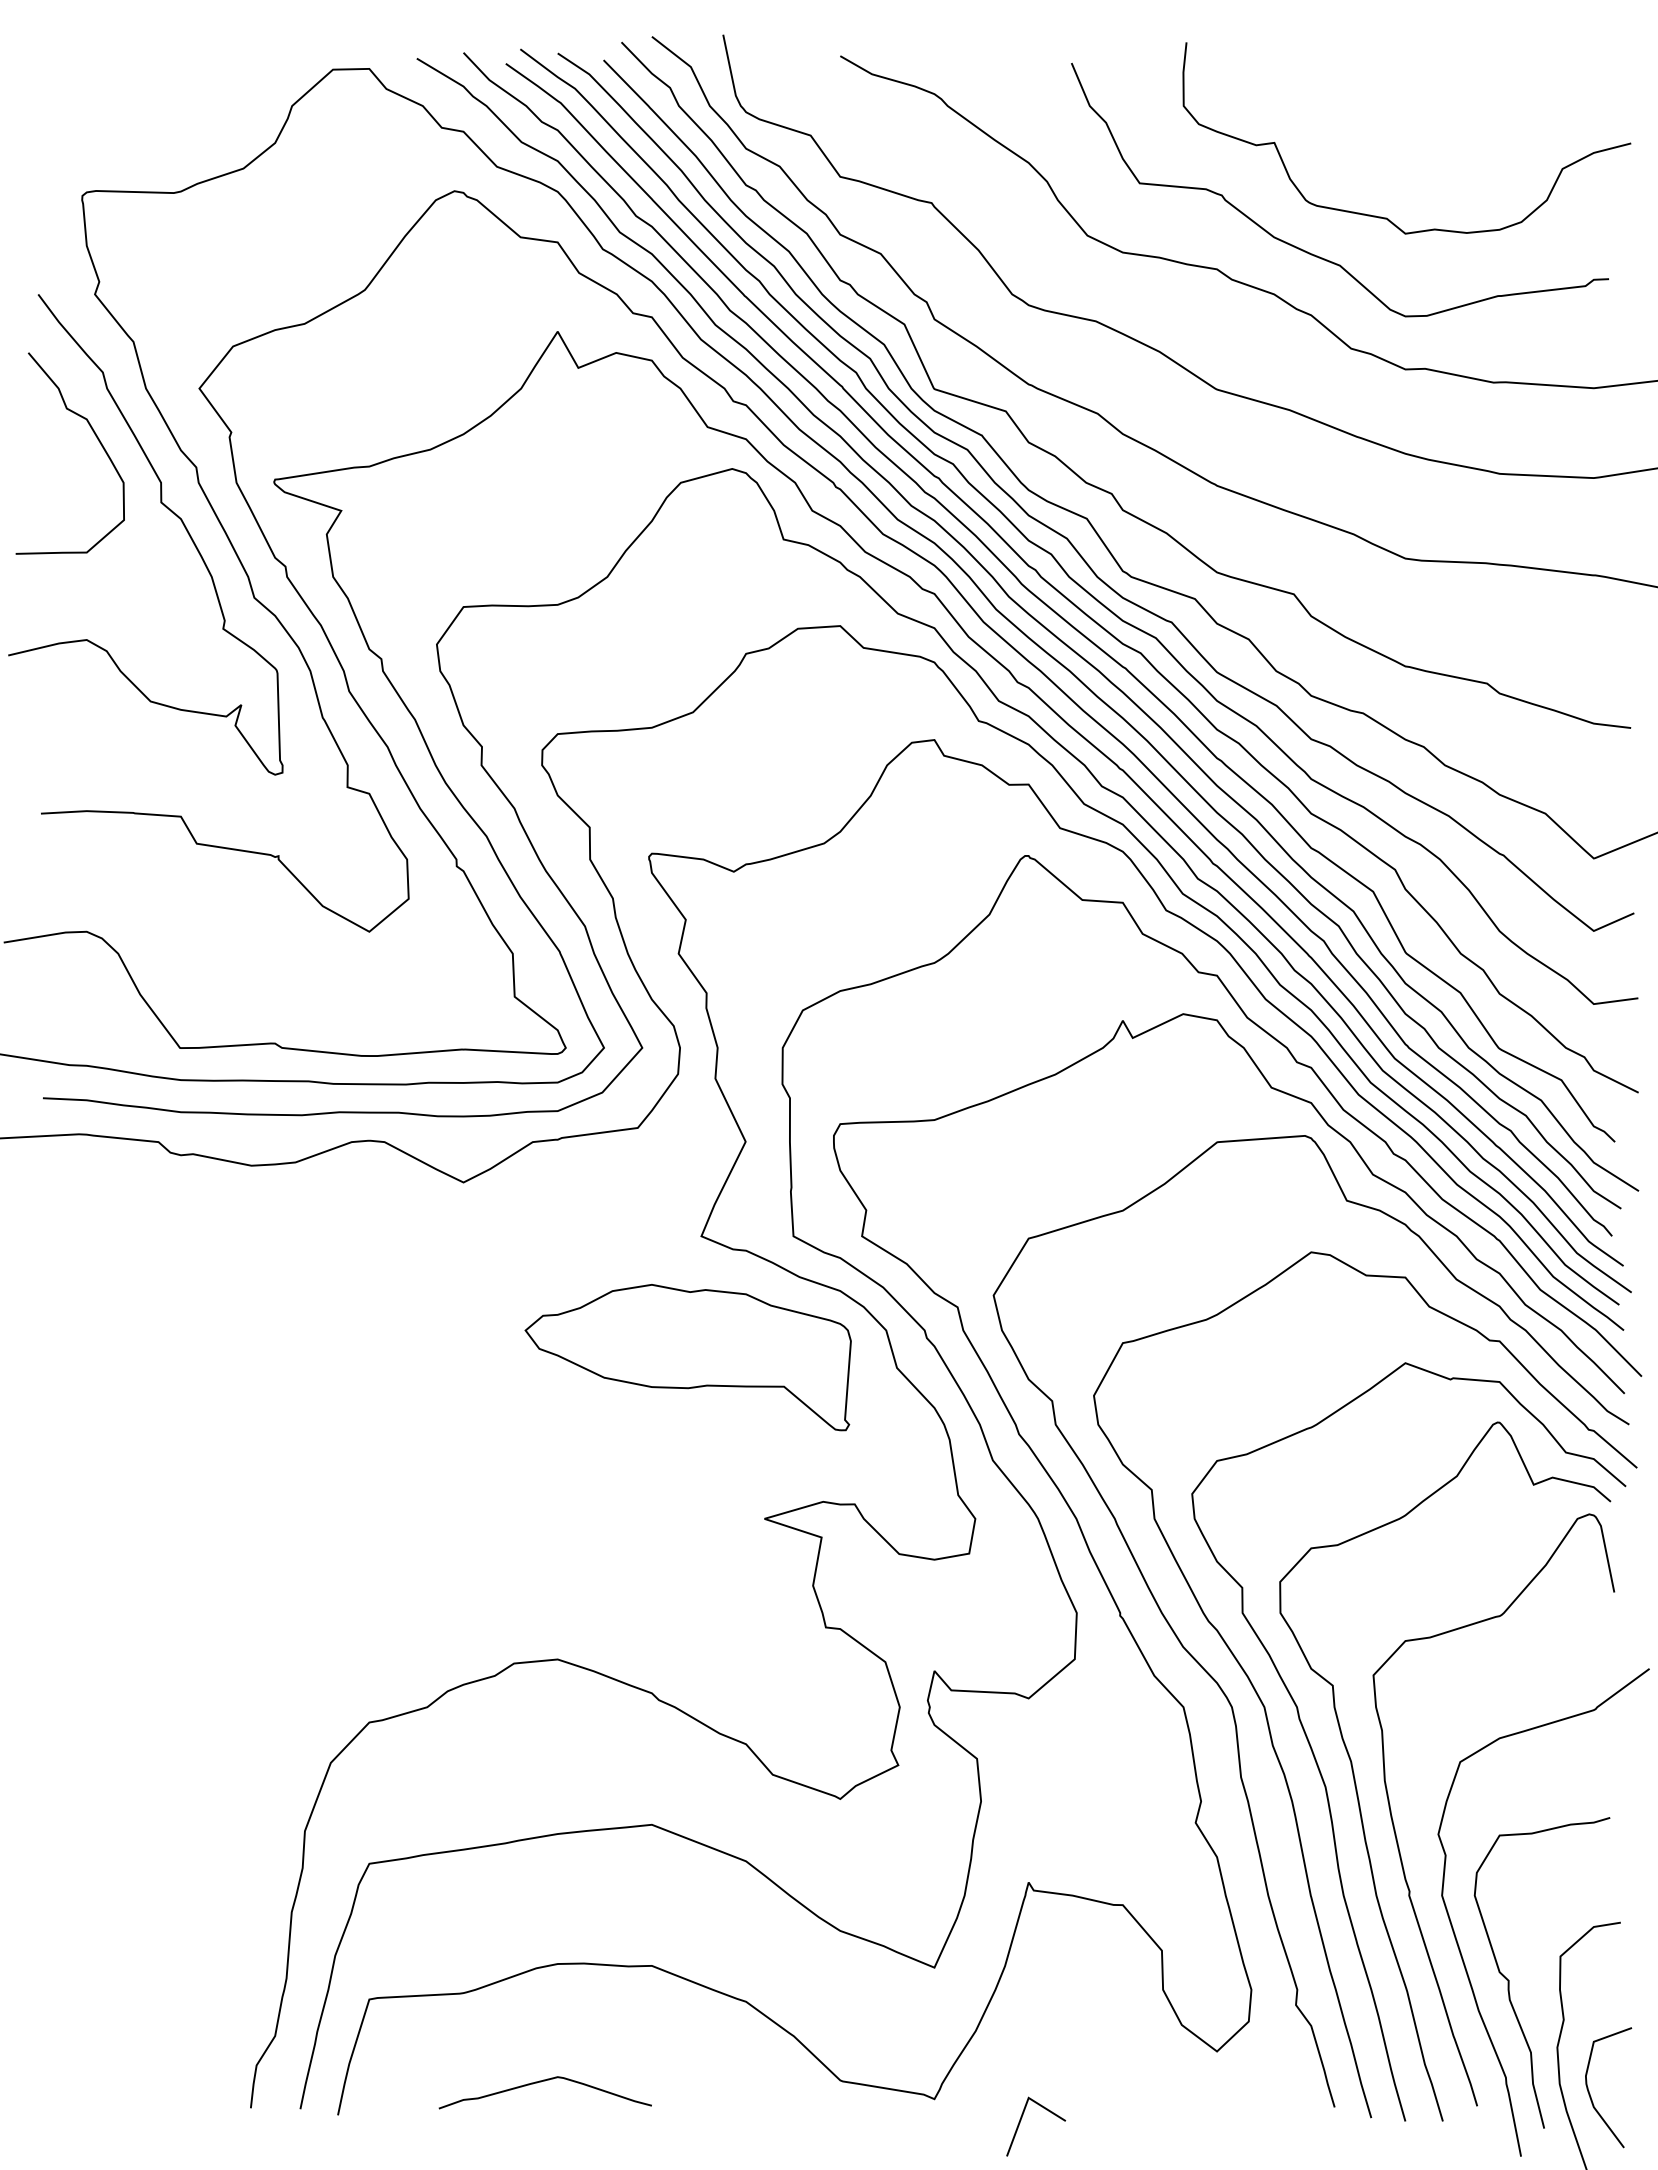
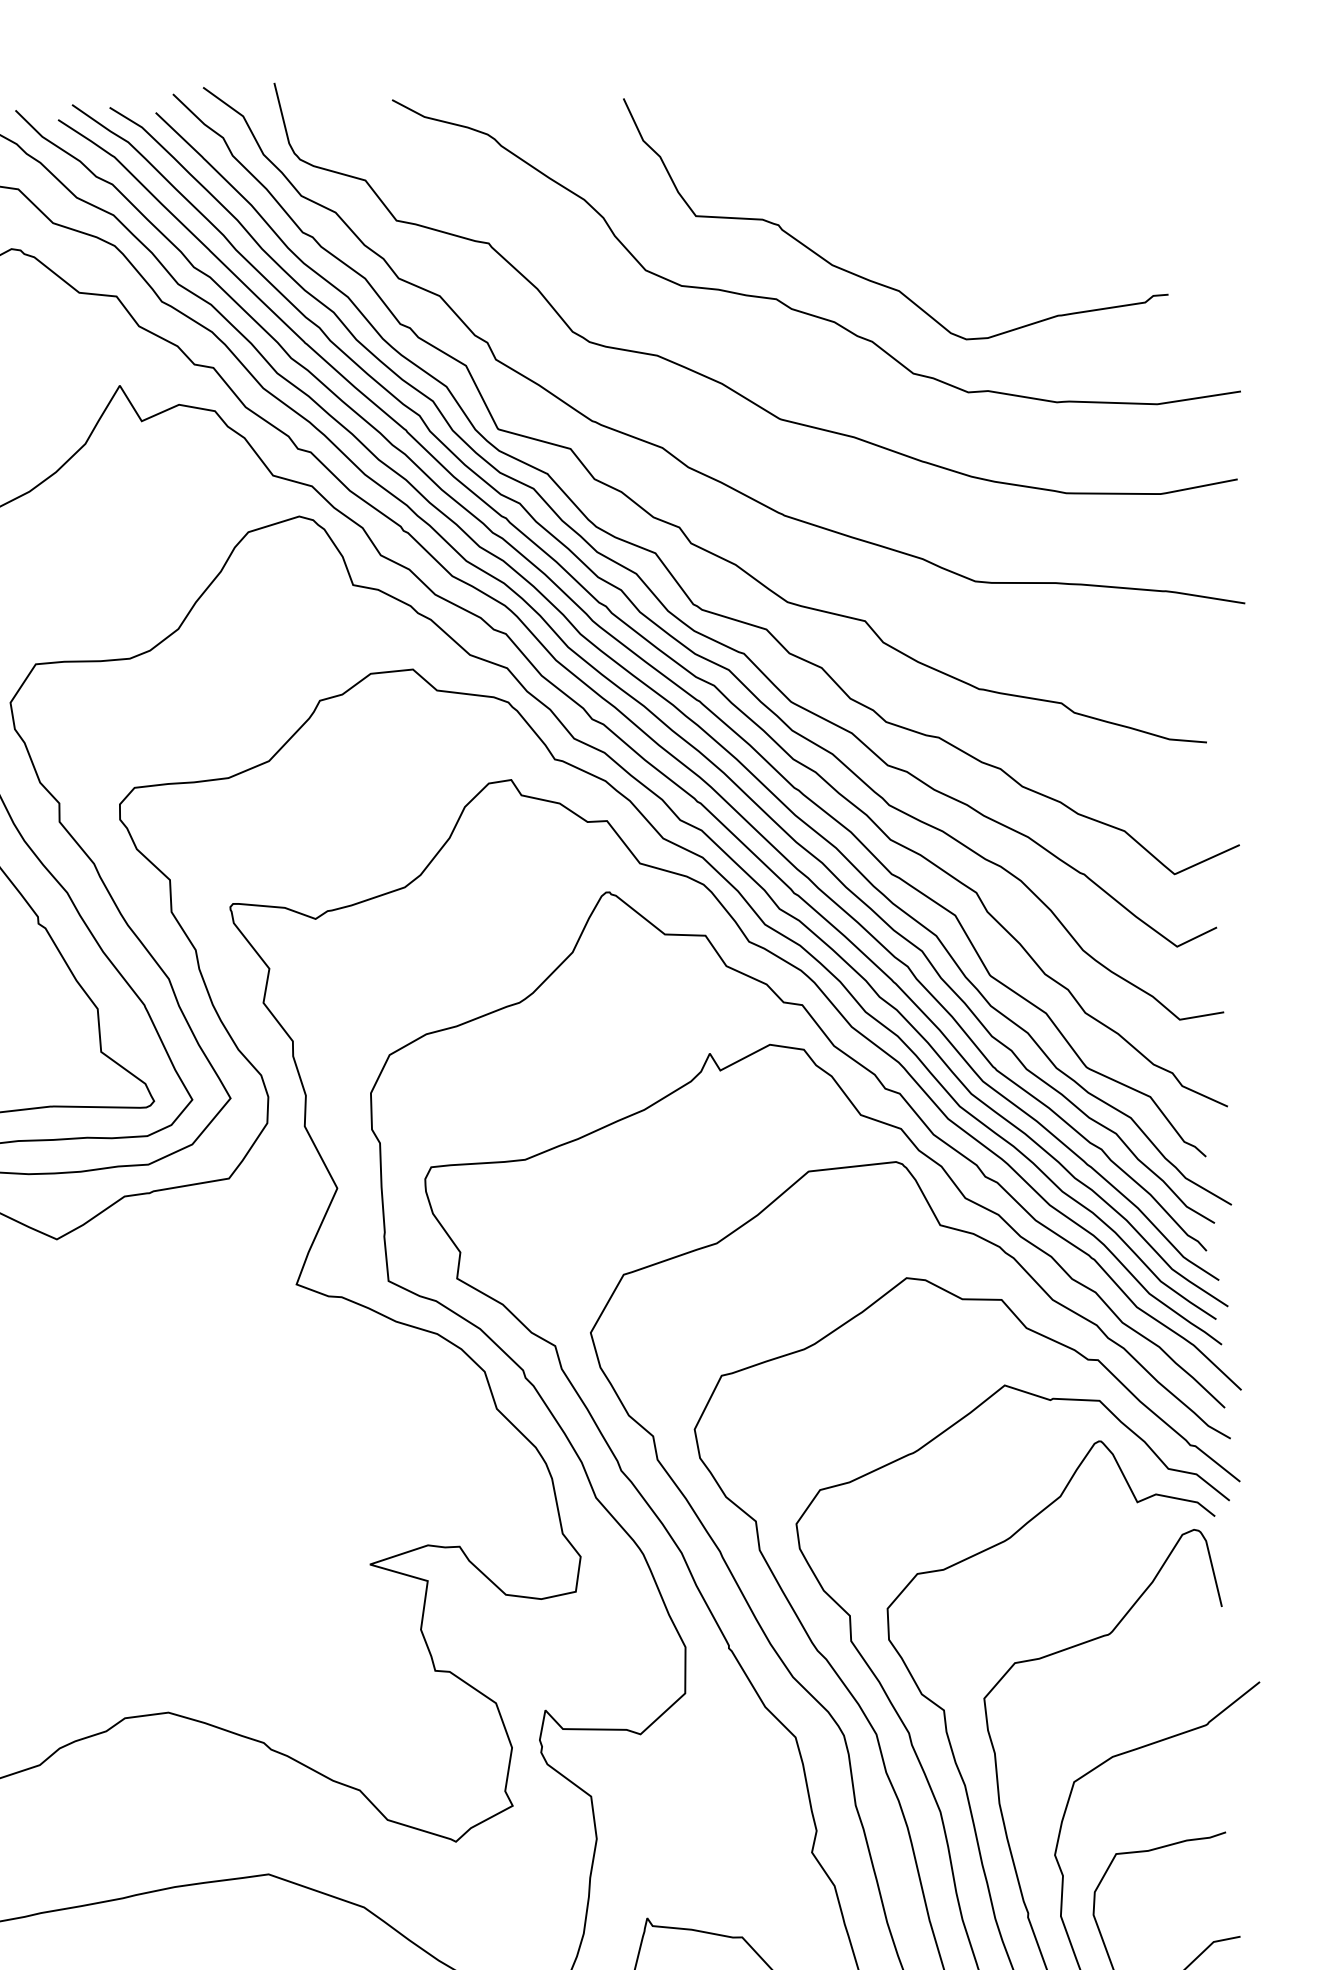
curve: (1386, 217) -> (943, 241), removed
part: (687, 1357) -> (287, 1406), removed

